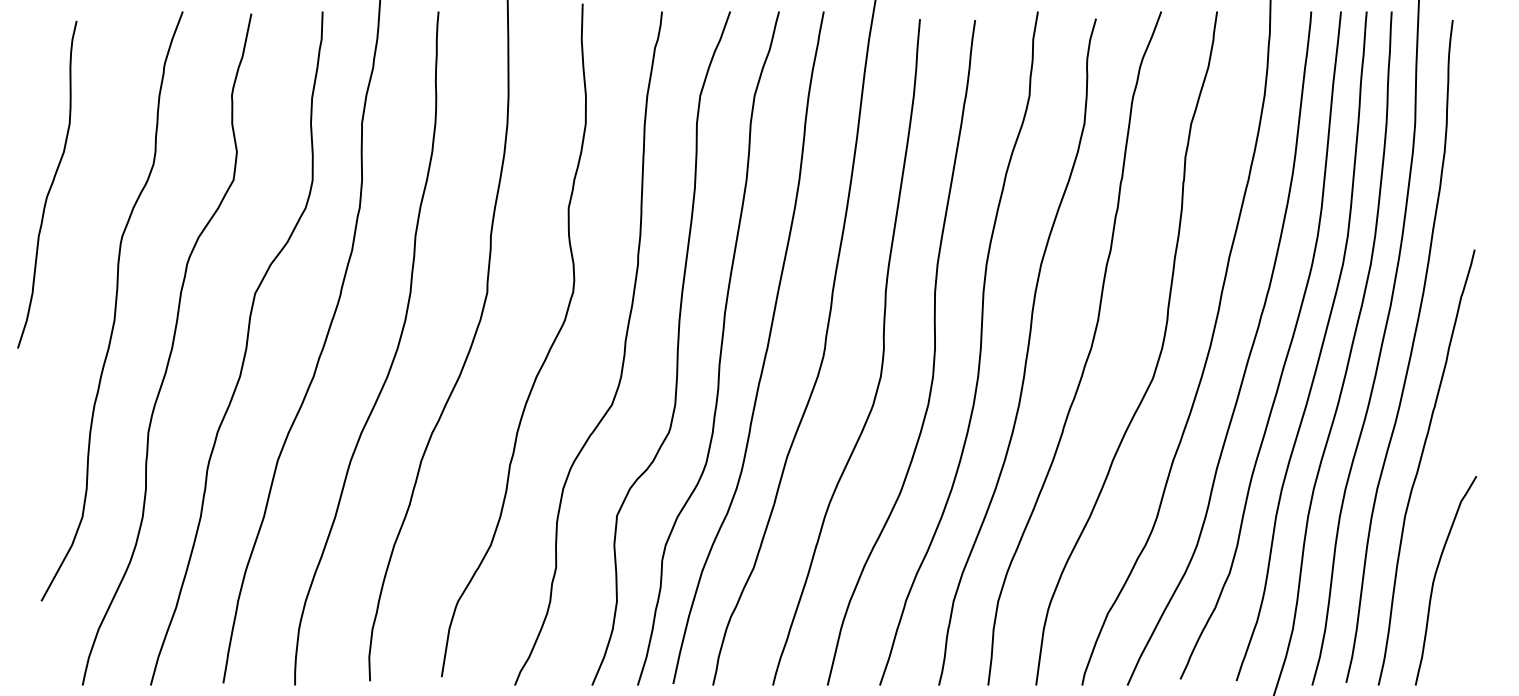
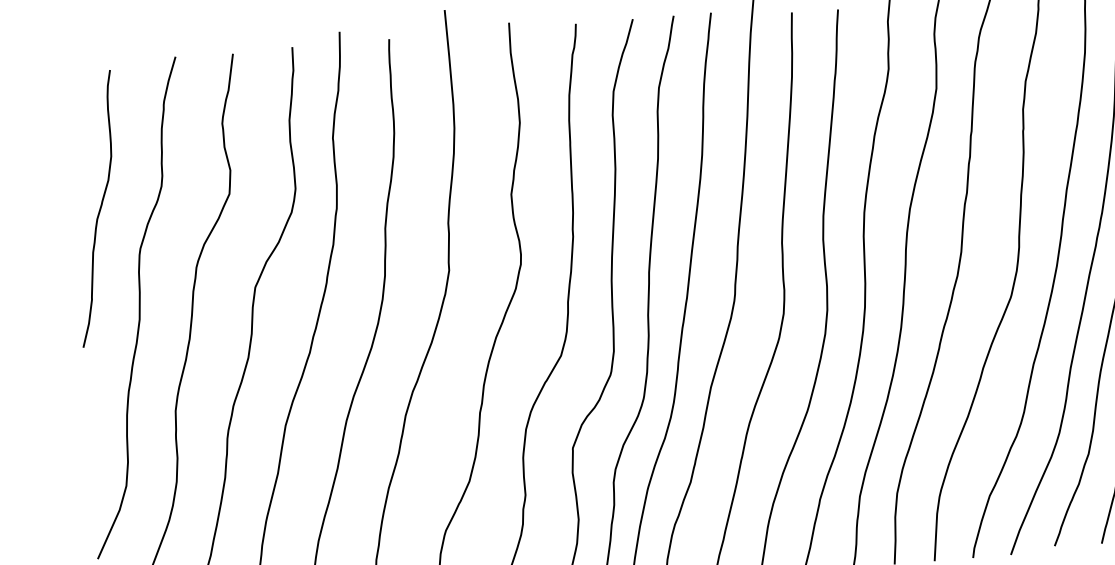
curve: (50, 185) -> (99, 209), moved

